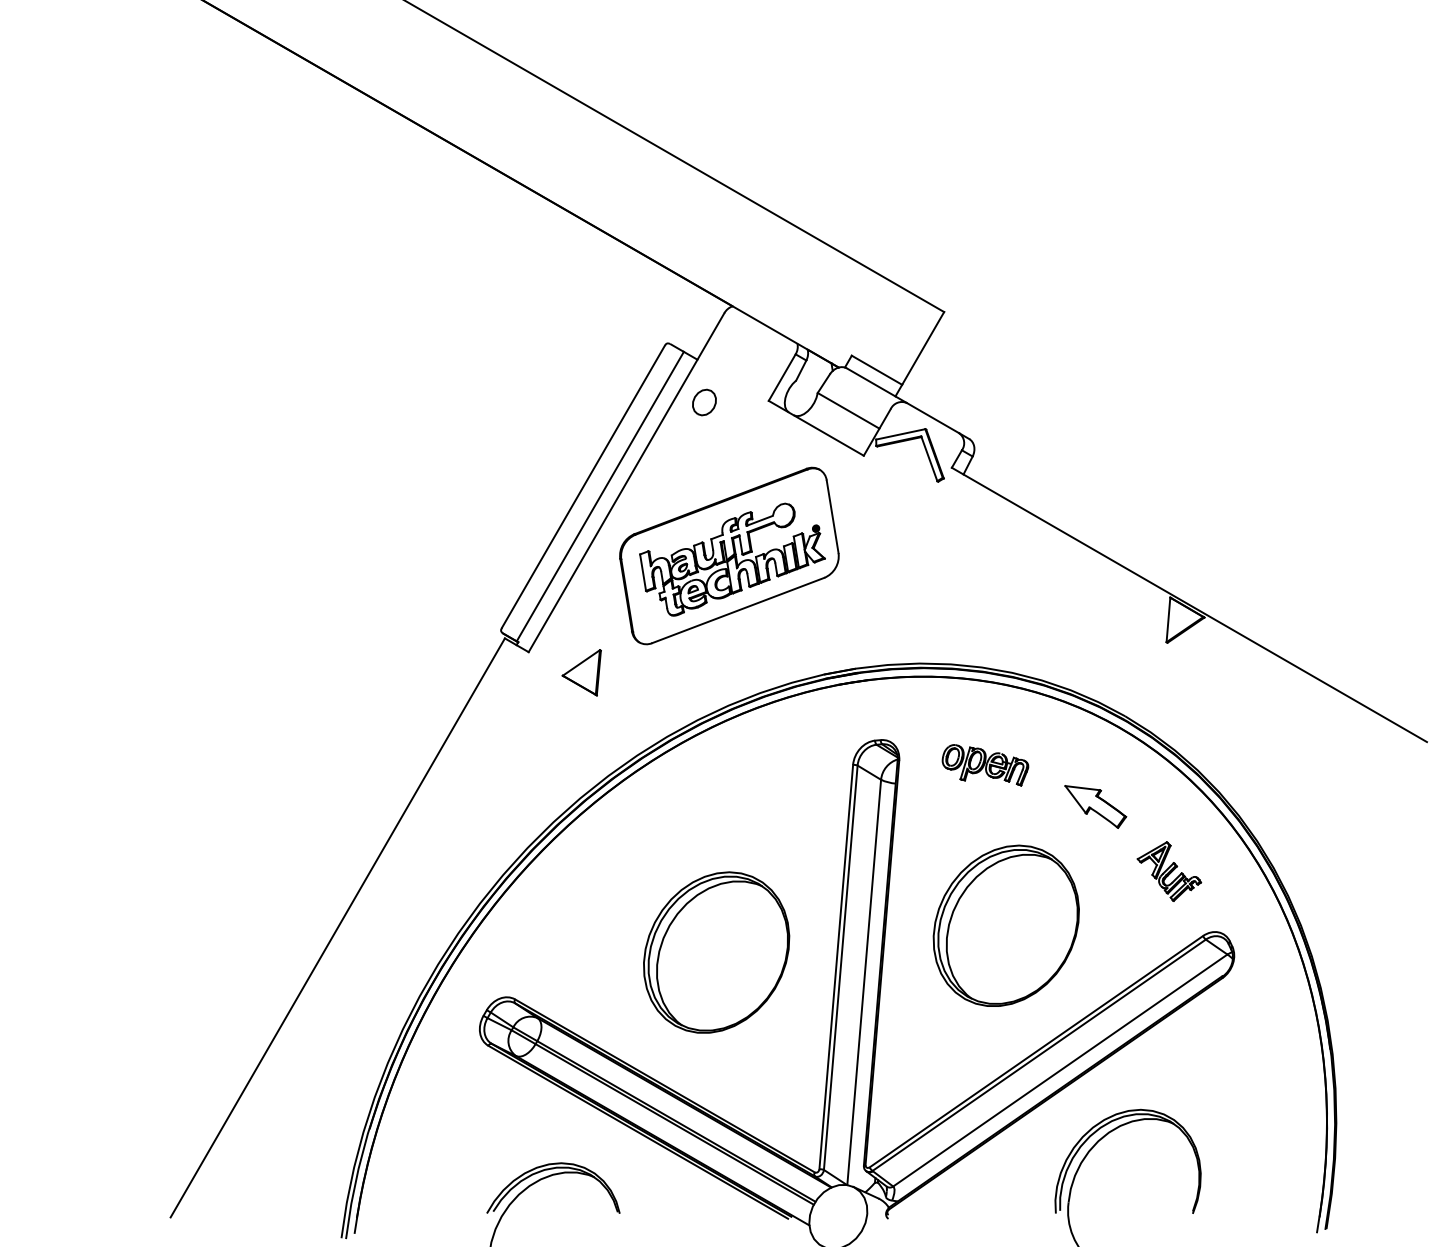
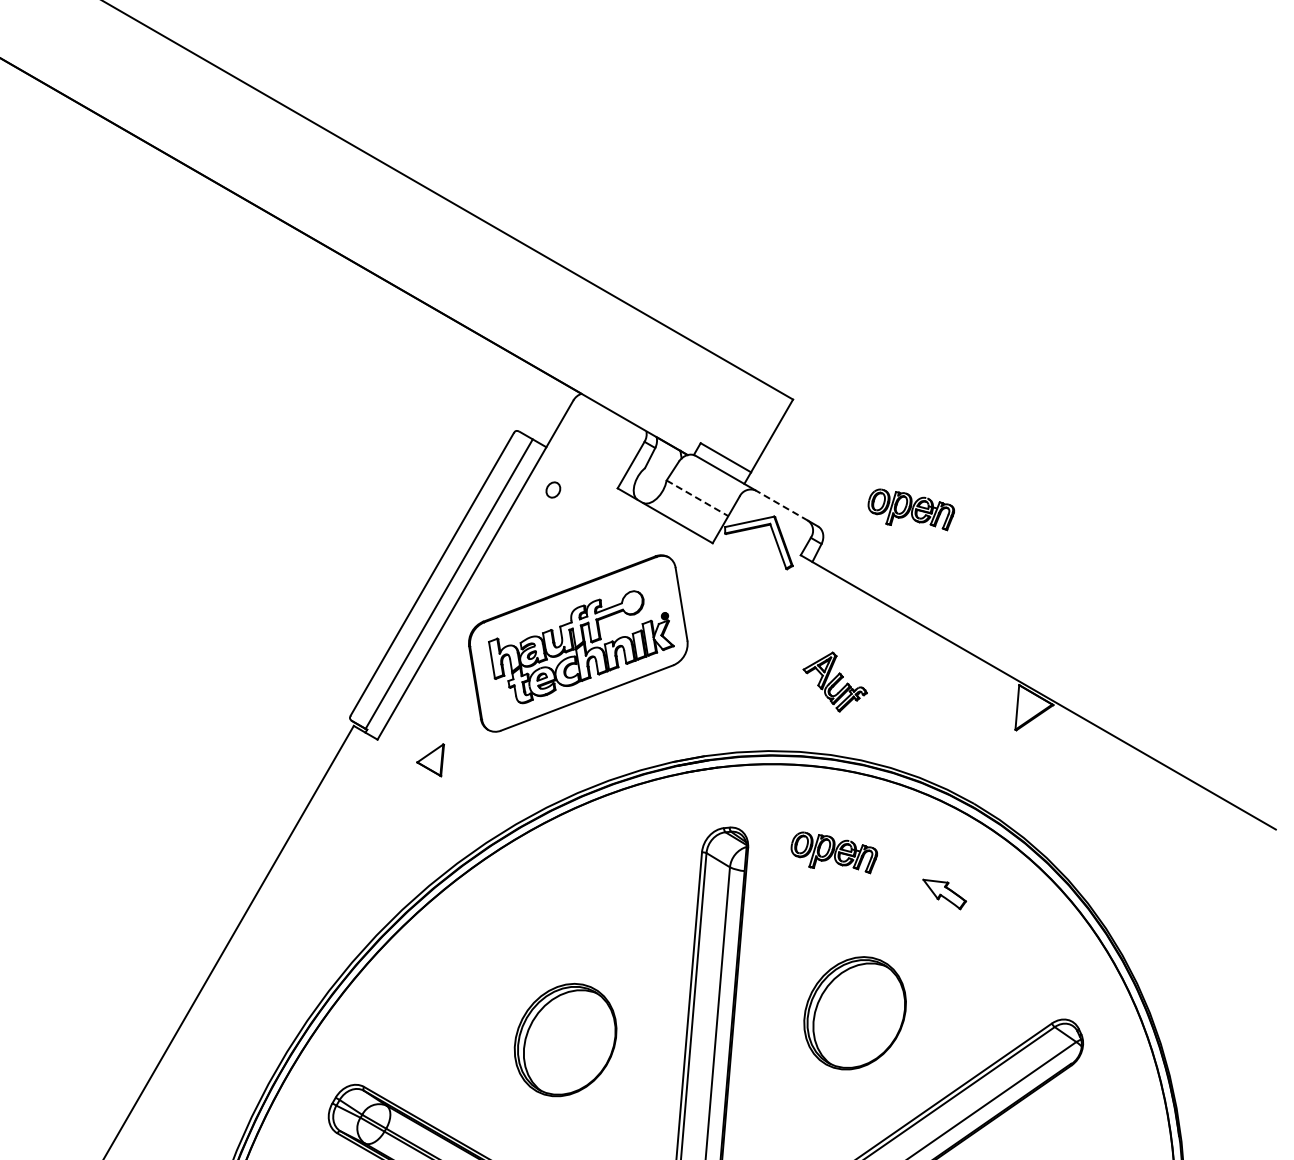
part: (704, 402) -> (553, 490), size x0.6
line: (848, 410) -> (697, 498), solid -> dashed
line: (932, 417) -> (781, 505), solid -> dashed
part: (1062, 422) -> (911, 510), added
part: (581, 672) -> (430, 760), size x0.7
part: (1095, 806) -> (944, 894), size x0.7
part: (1169, 871) -> (835, 682), moved
part: (1005, 925) -> (854, 1013), size x0.7
part: (716, 952) -> (565, 1040), size x0.7

